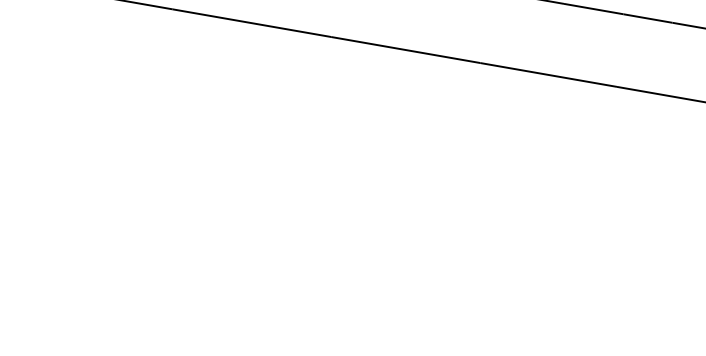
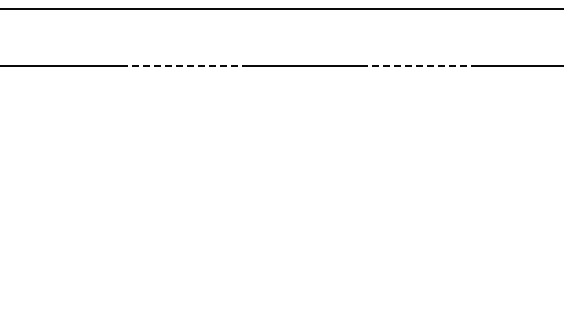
line: (251, 23) -> (185, 66), solid -> dashed
line: (548, 75) -> (423, 66), solid -> dashed

